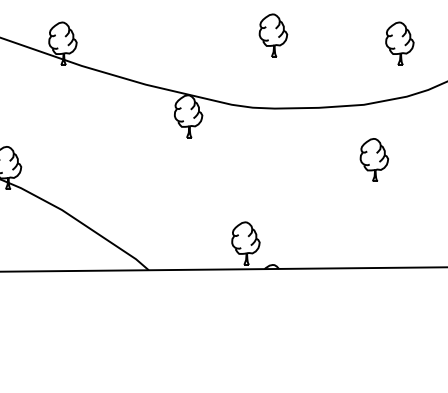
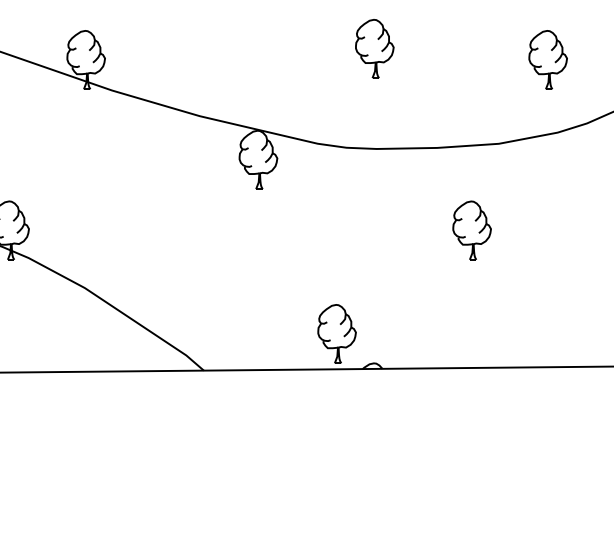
part: (373, 159) -> (470, 229), moved

